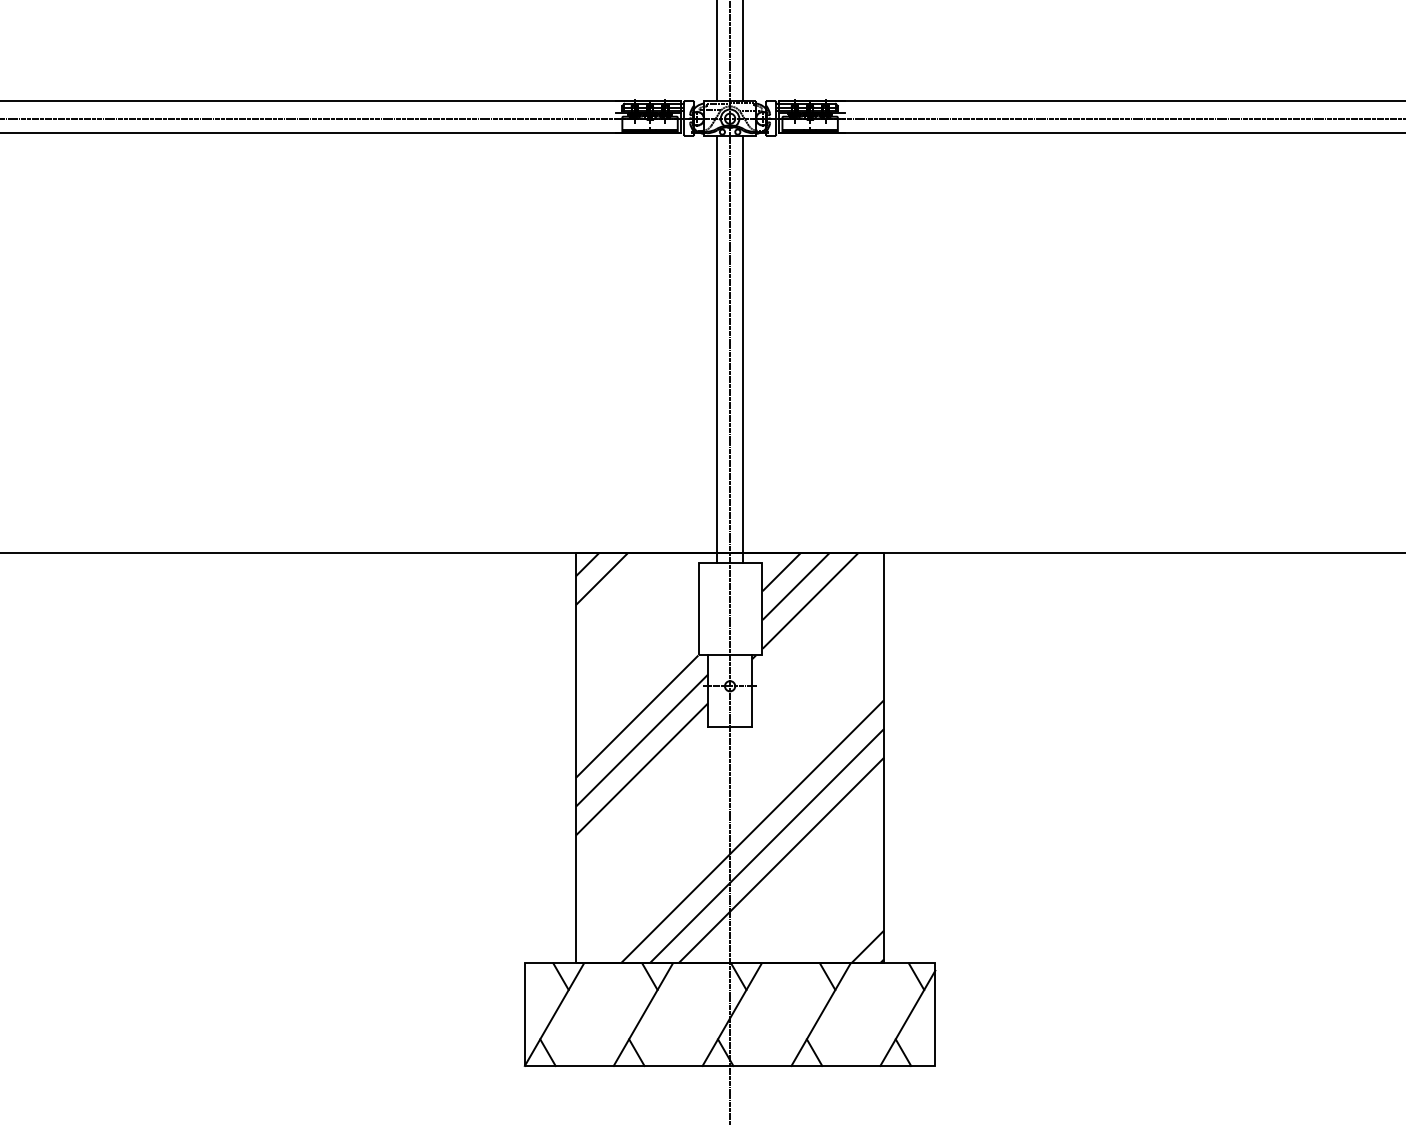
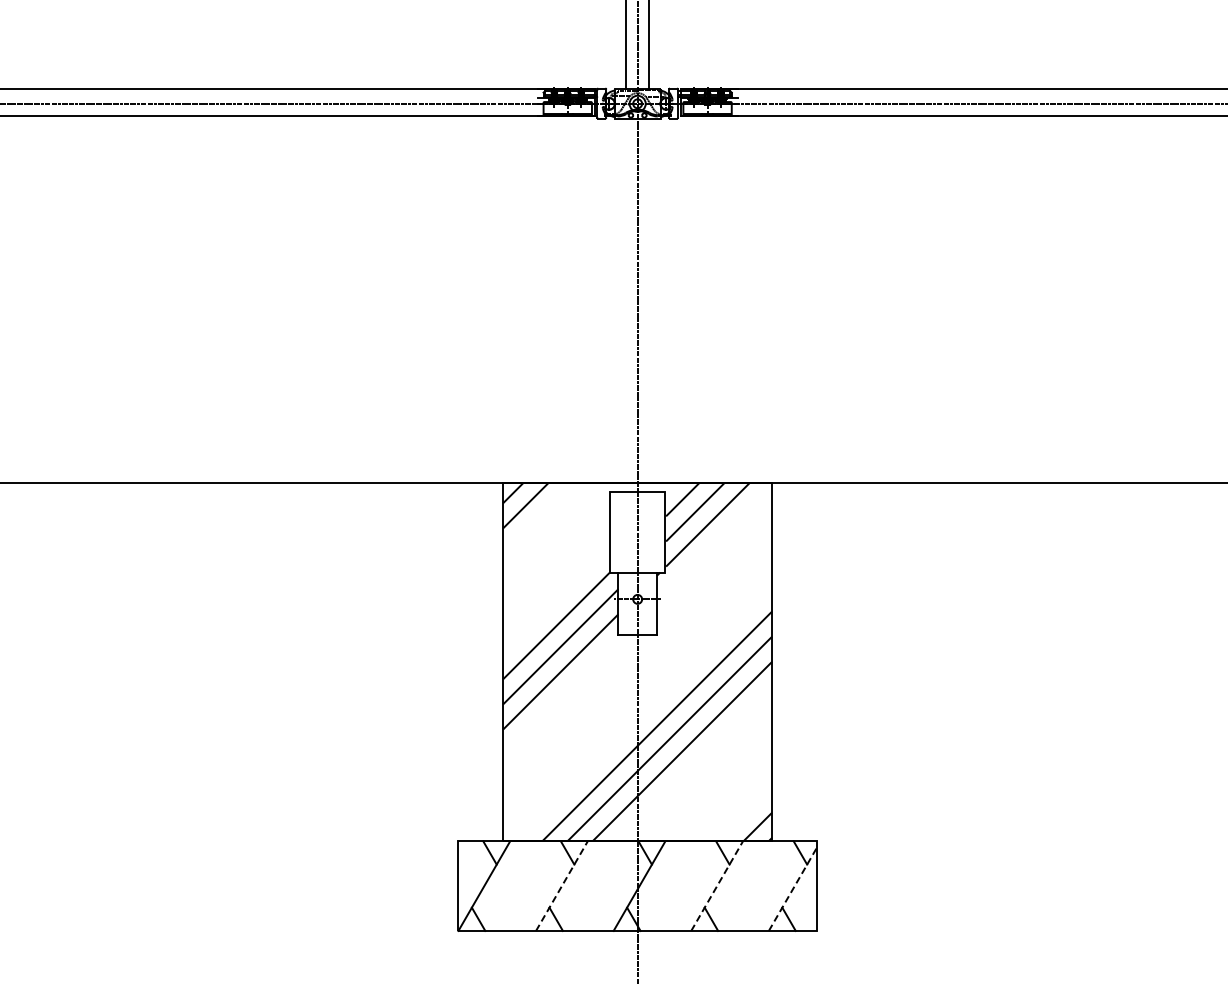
line: (717, 349) -> (626, 305), removed
line: (742, 349) -> (648, 305), removed
line: (642, 1015) -> (561, 886), solid -> dashed
line: (821, 1015) -> (717, 886), solid -> dashed
line: (908, 1017) -> (793, 888), solid -> dashed

